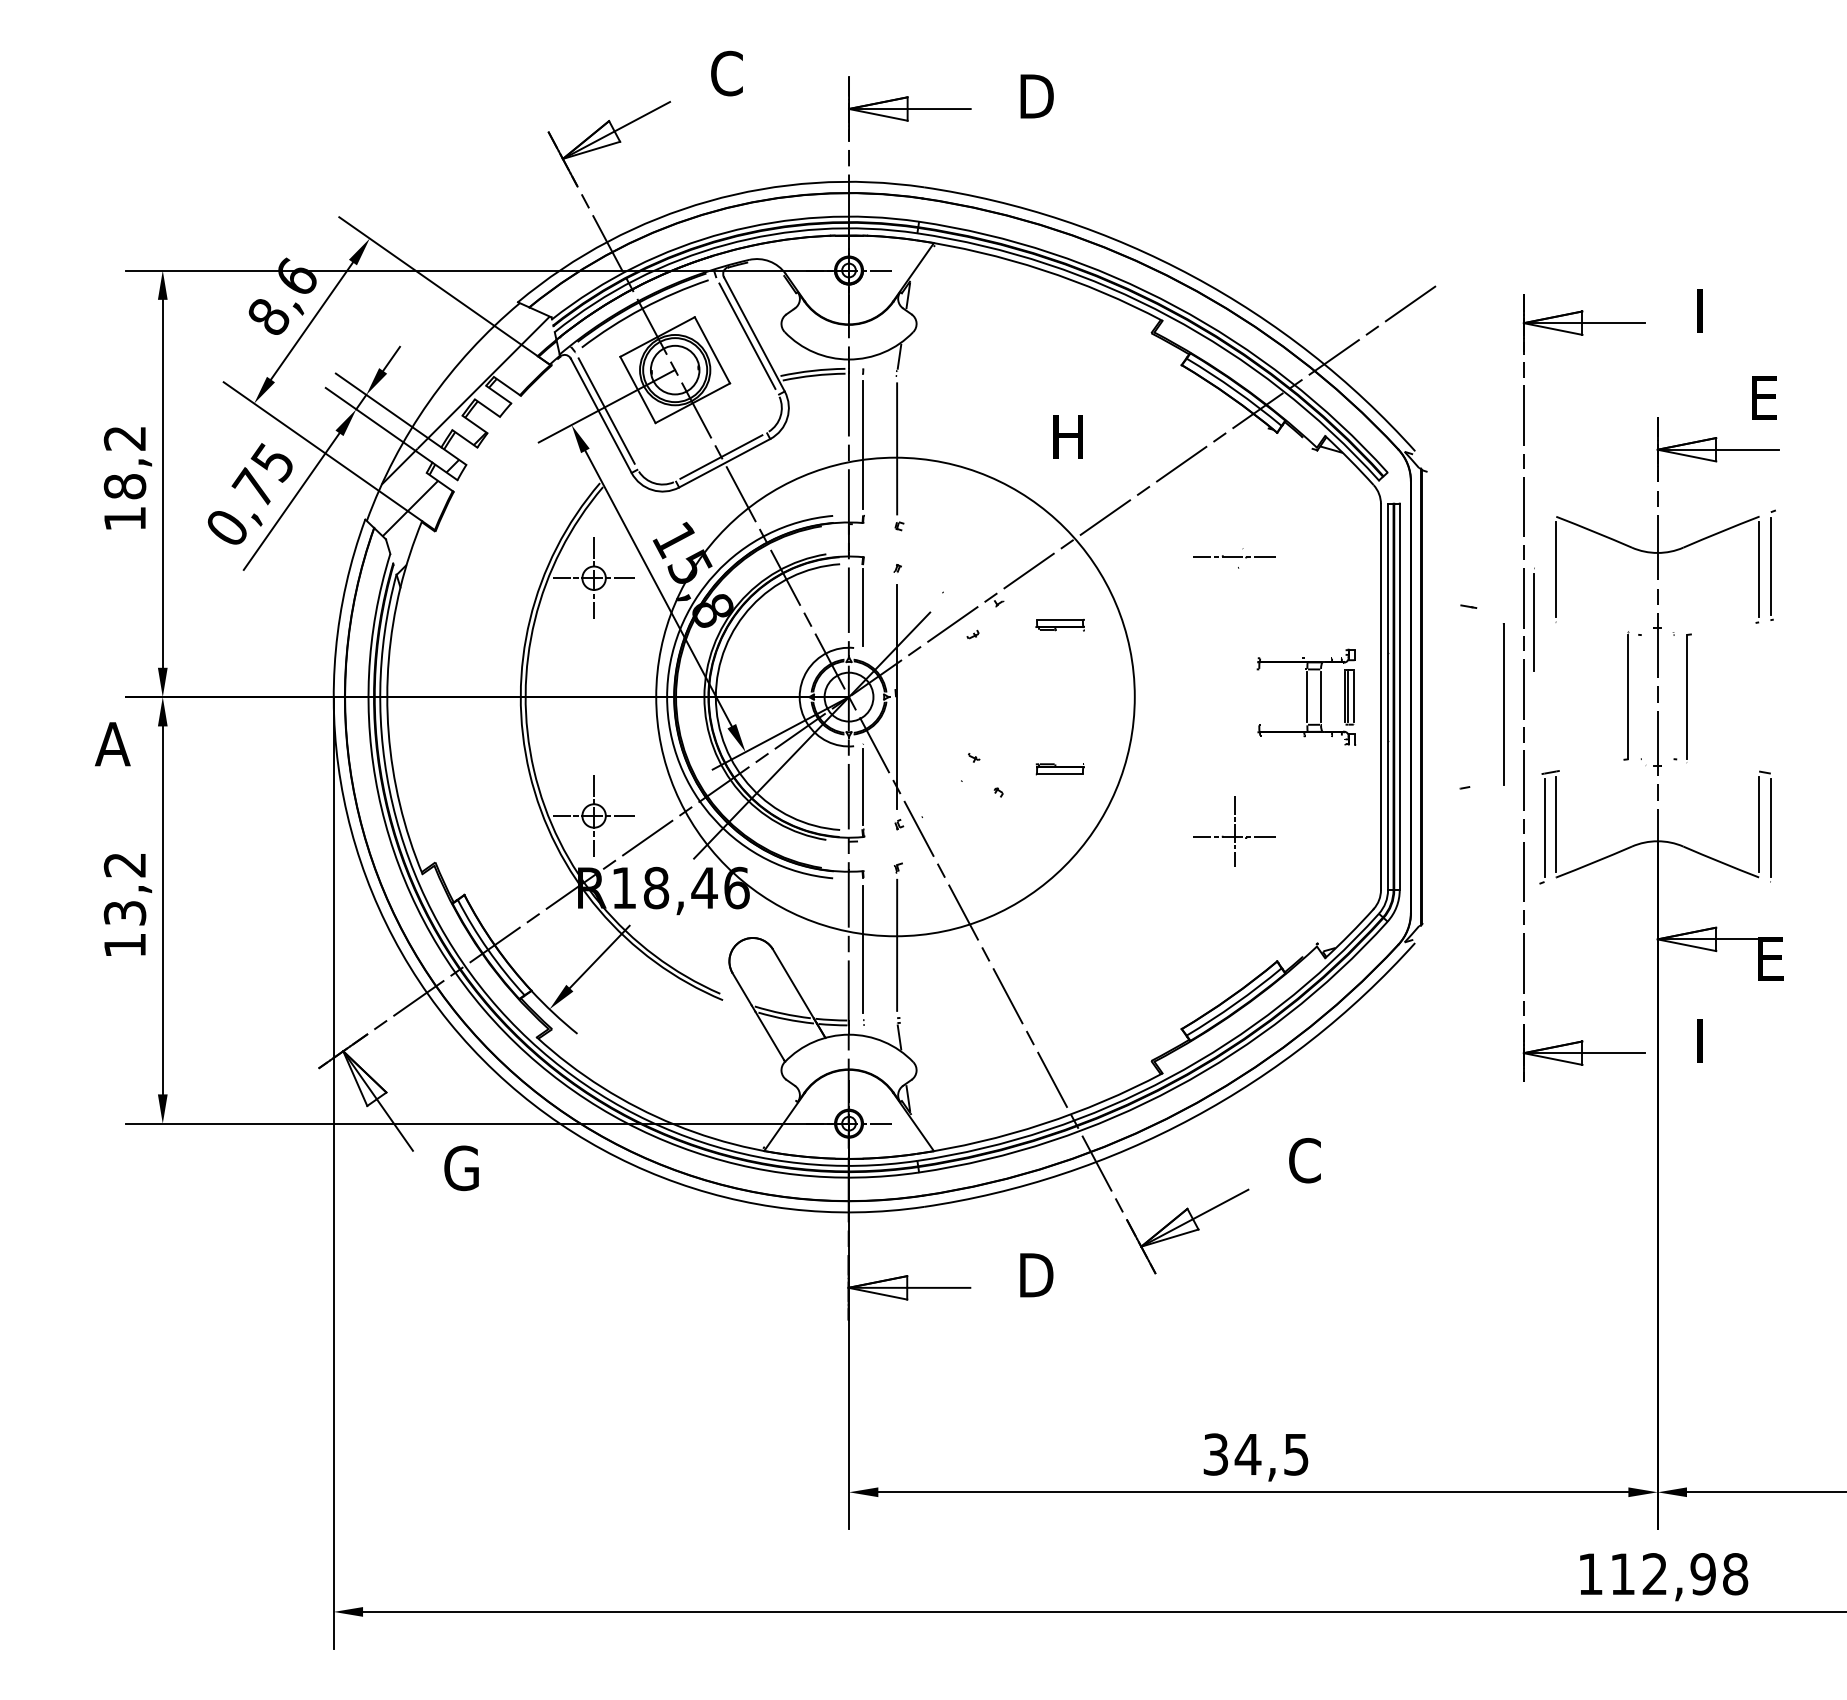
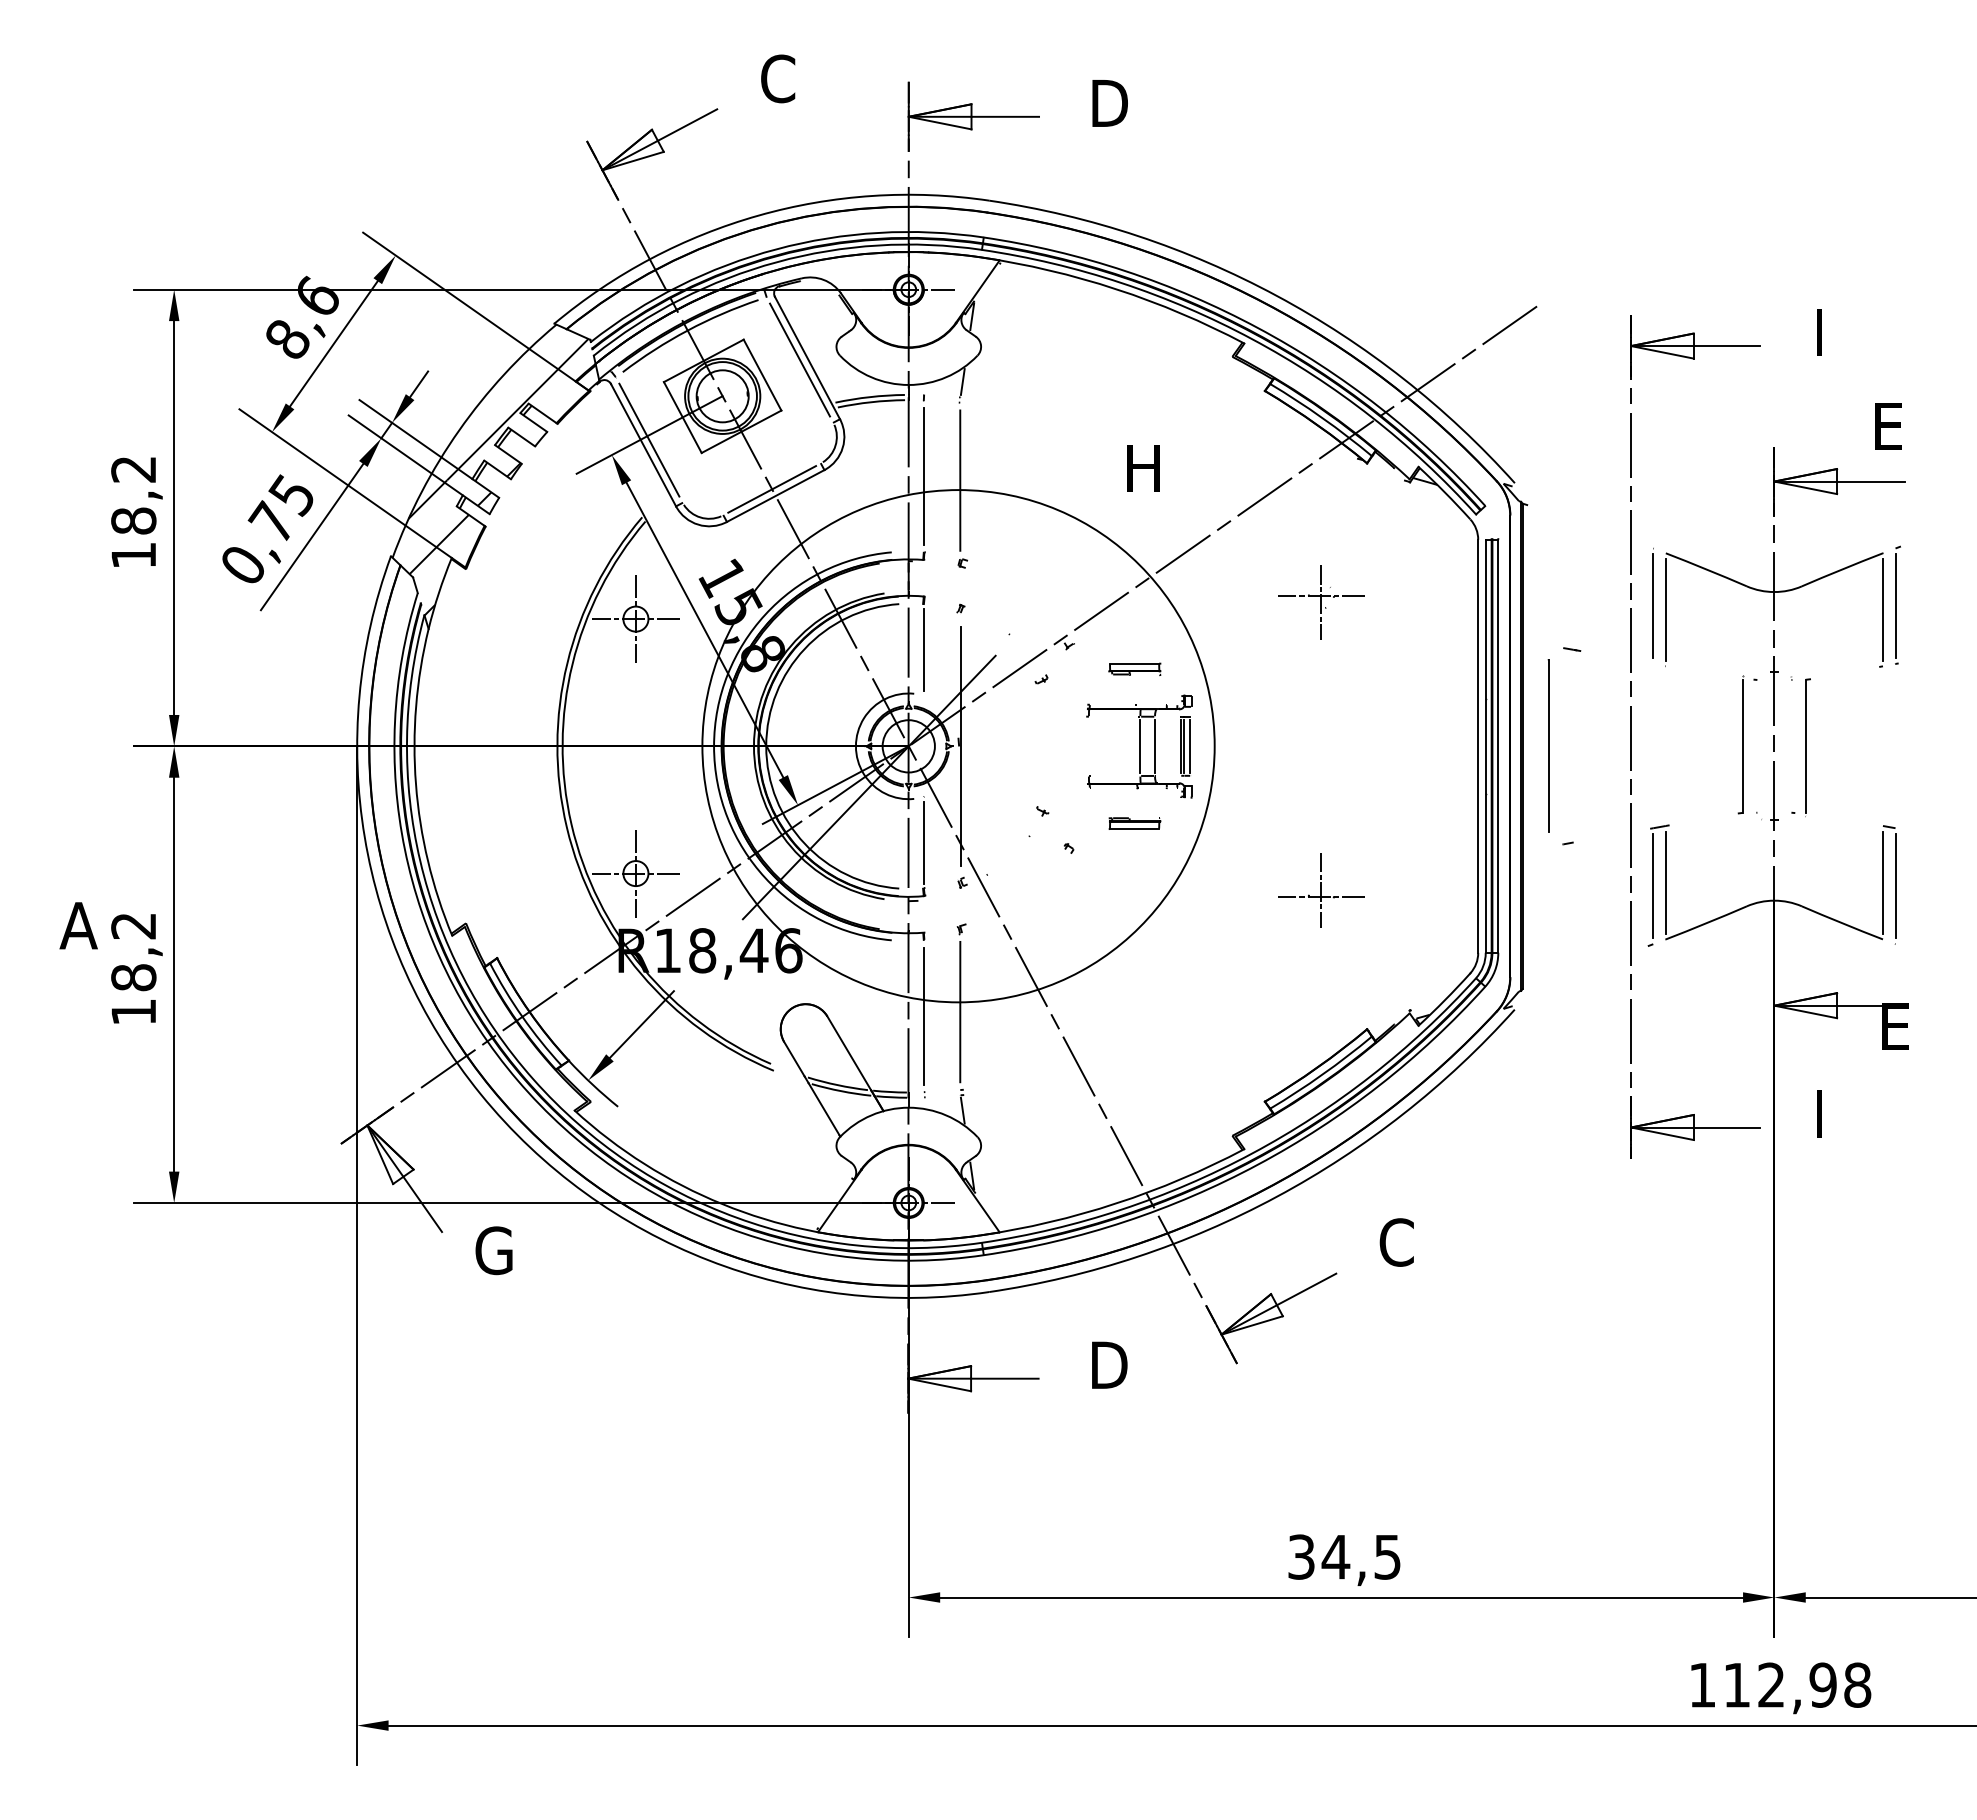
line: (1234, 562) -> (1321, 602), added
line: (1533, 618) -> (1652, 602), moved
part: (1306, 697) -> (1139, 746), moved
line: (1503, 703) -> (1548, 745), moved
text: (112, 743) -> (78, 925), moved
text: (124, 913) -> (133, 977), 13,2 -> 18,2

